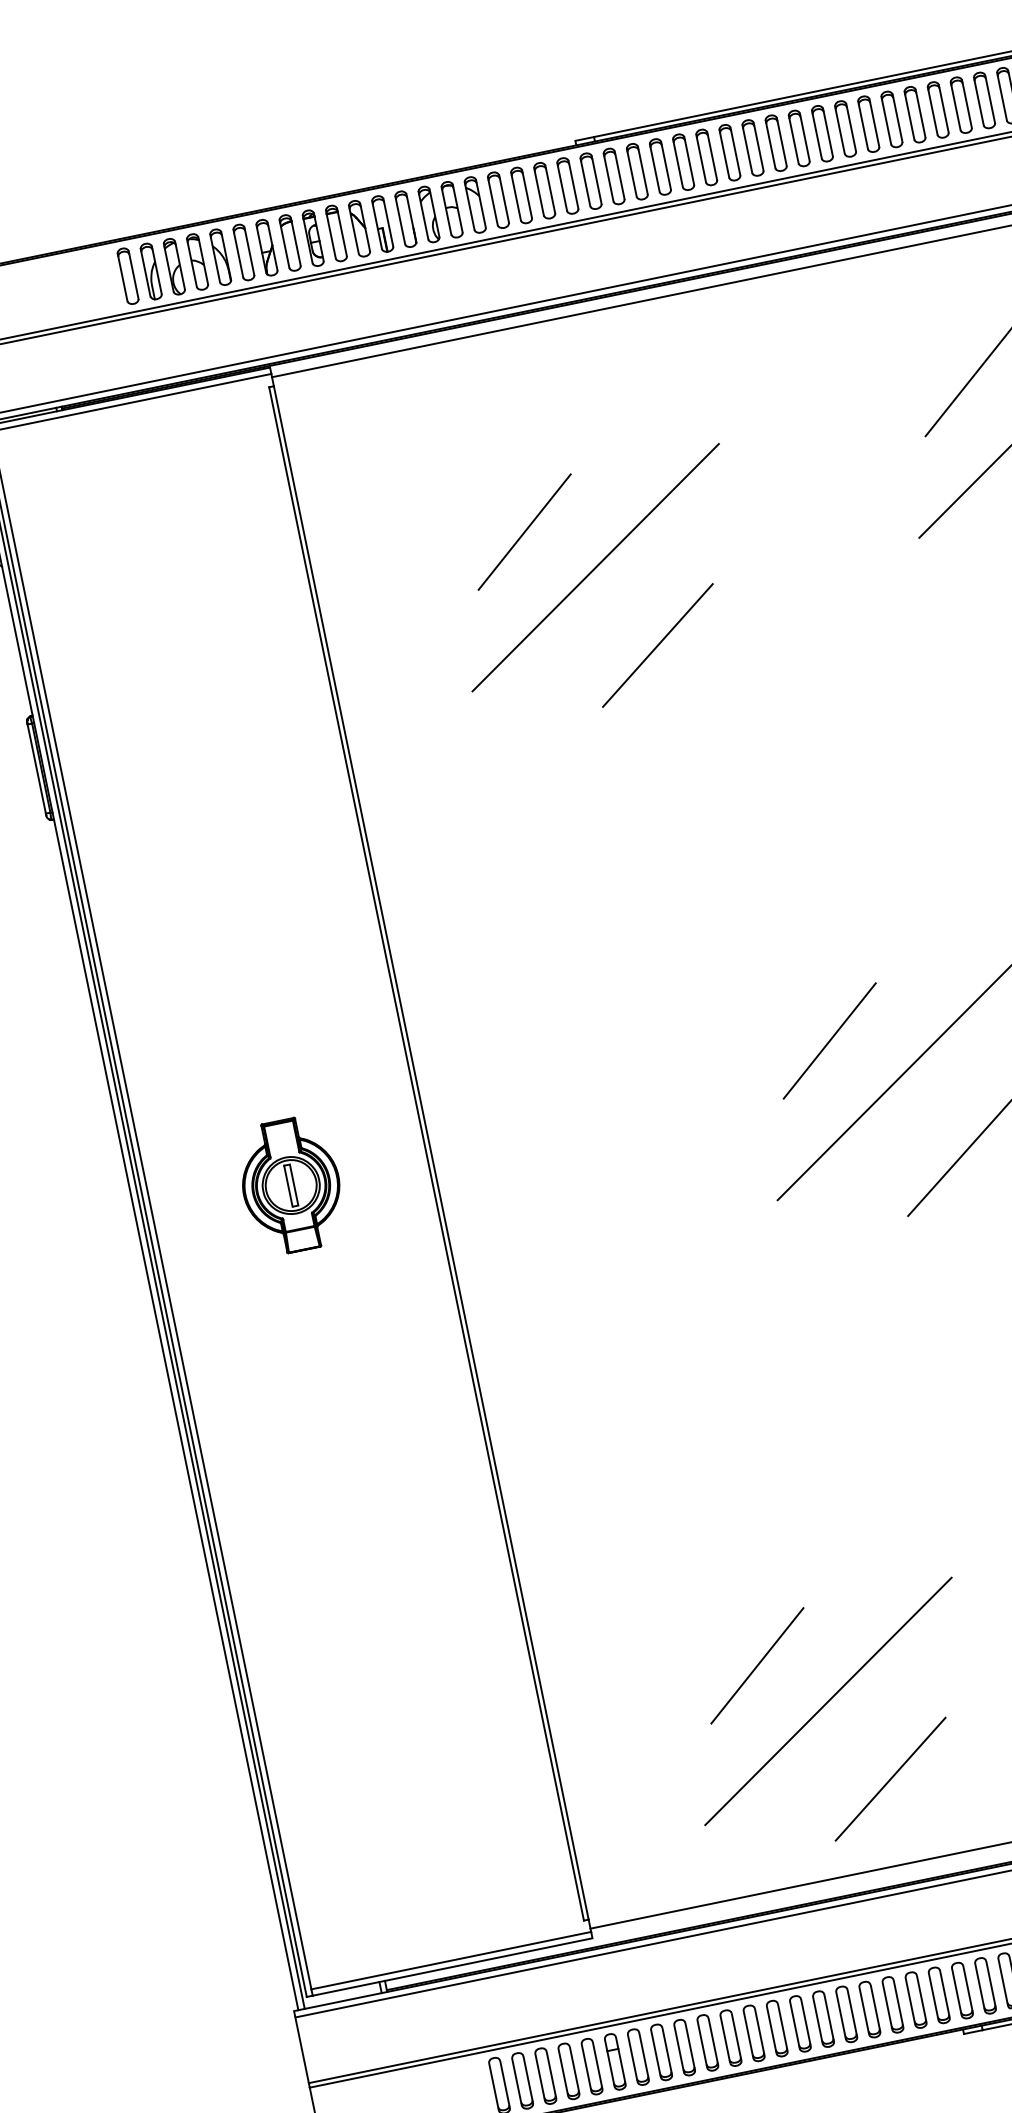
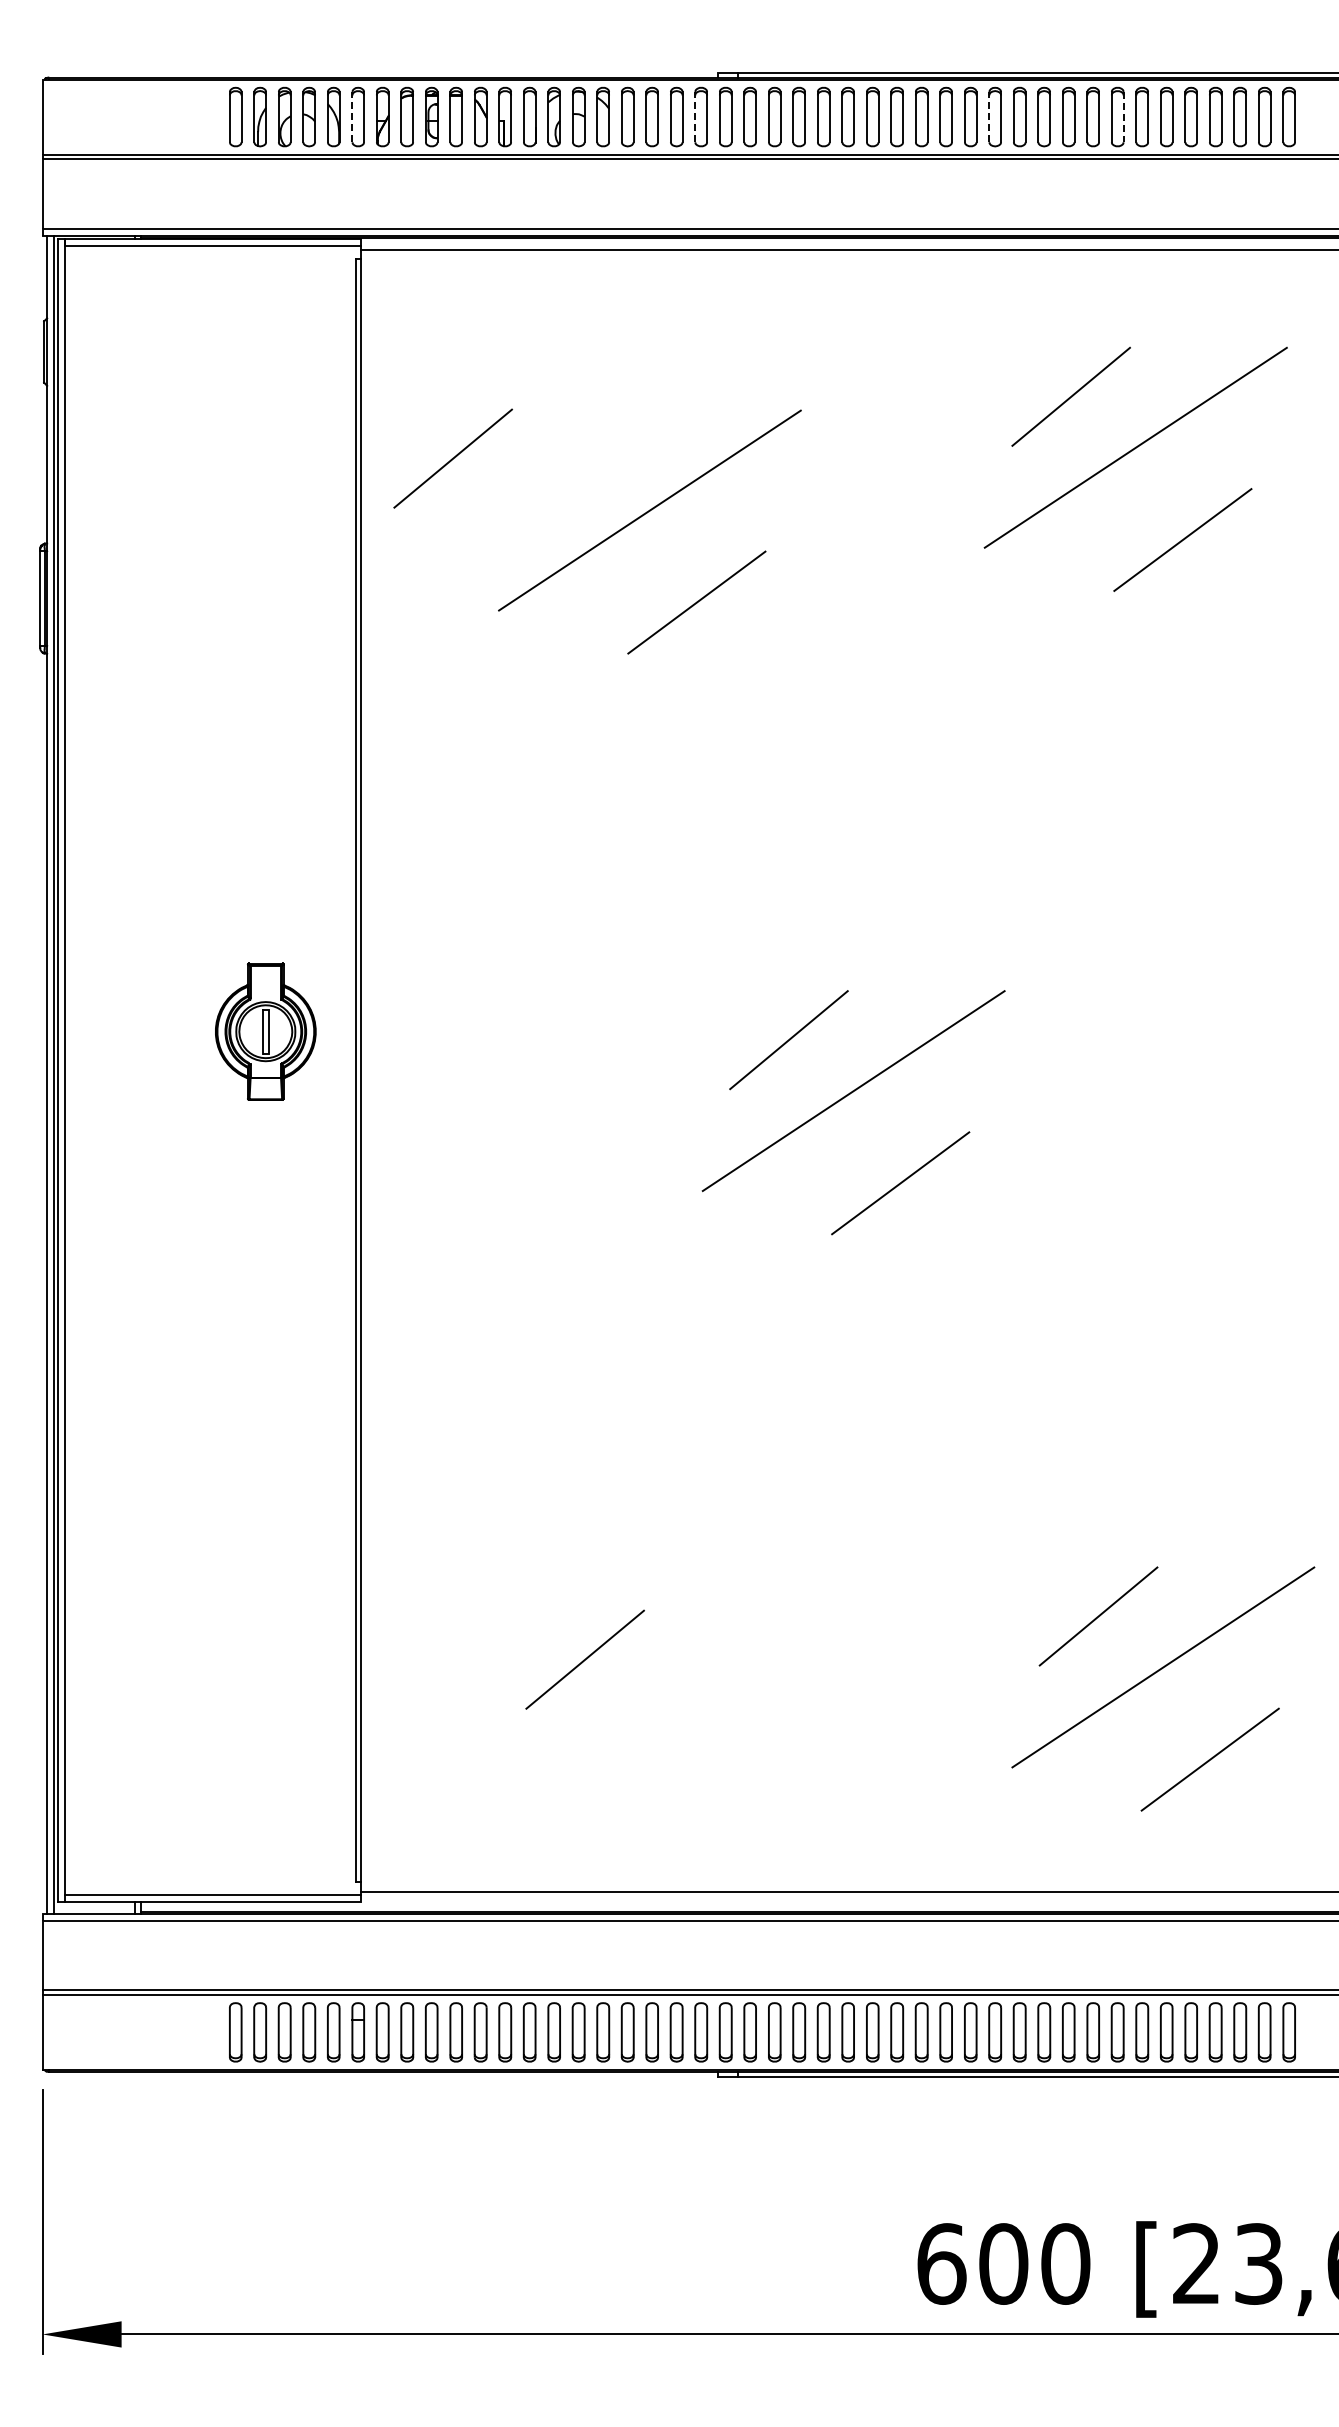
line: (966, 104) -> (1123, 117), solid -> dashed
line: (840, 129) -> (989, 116), solid -> dashed
line: (562, 186) -> (695, 116), solid -> dashed
line: (238, 253) -> (352, 116), solid -> dashed
line: (524, 532) -> (452, 458), moved
part: (290, 1185) -> (265, 1031), moved
line: (828, 1701) -> (649, 1710), removed
line: (890, 1779) -> (696, 1802), removed

